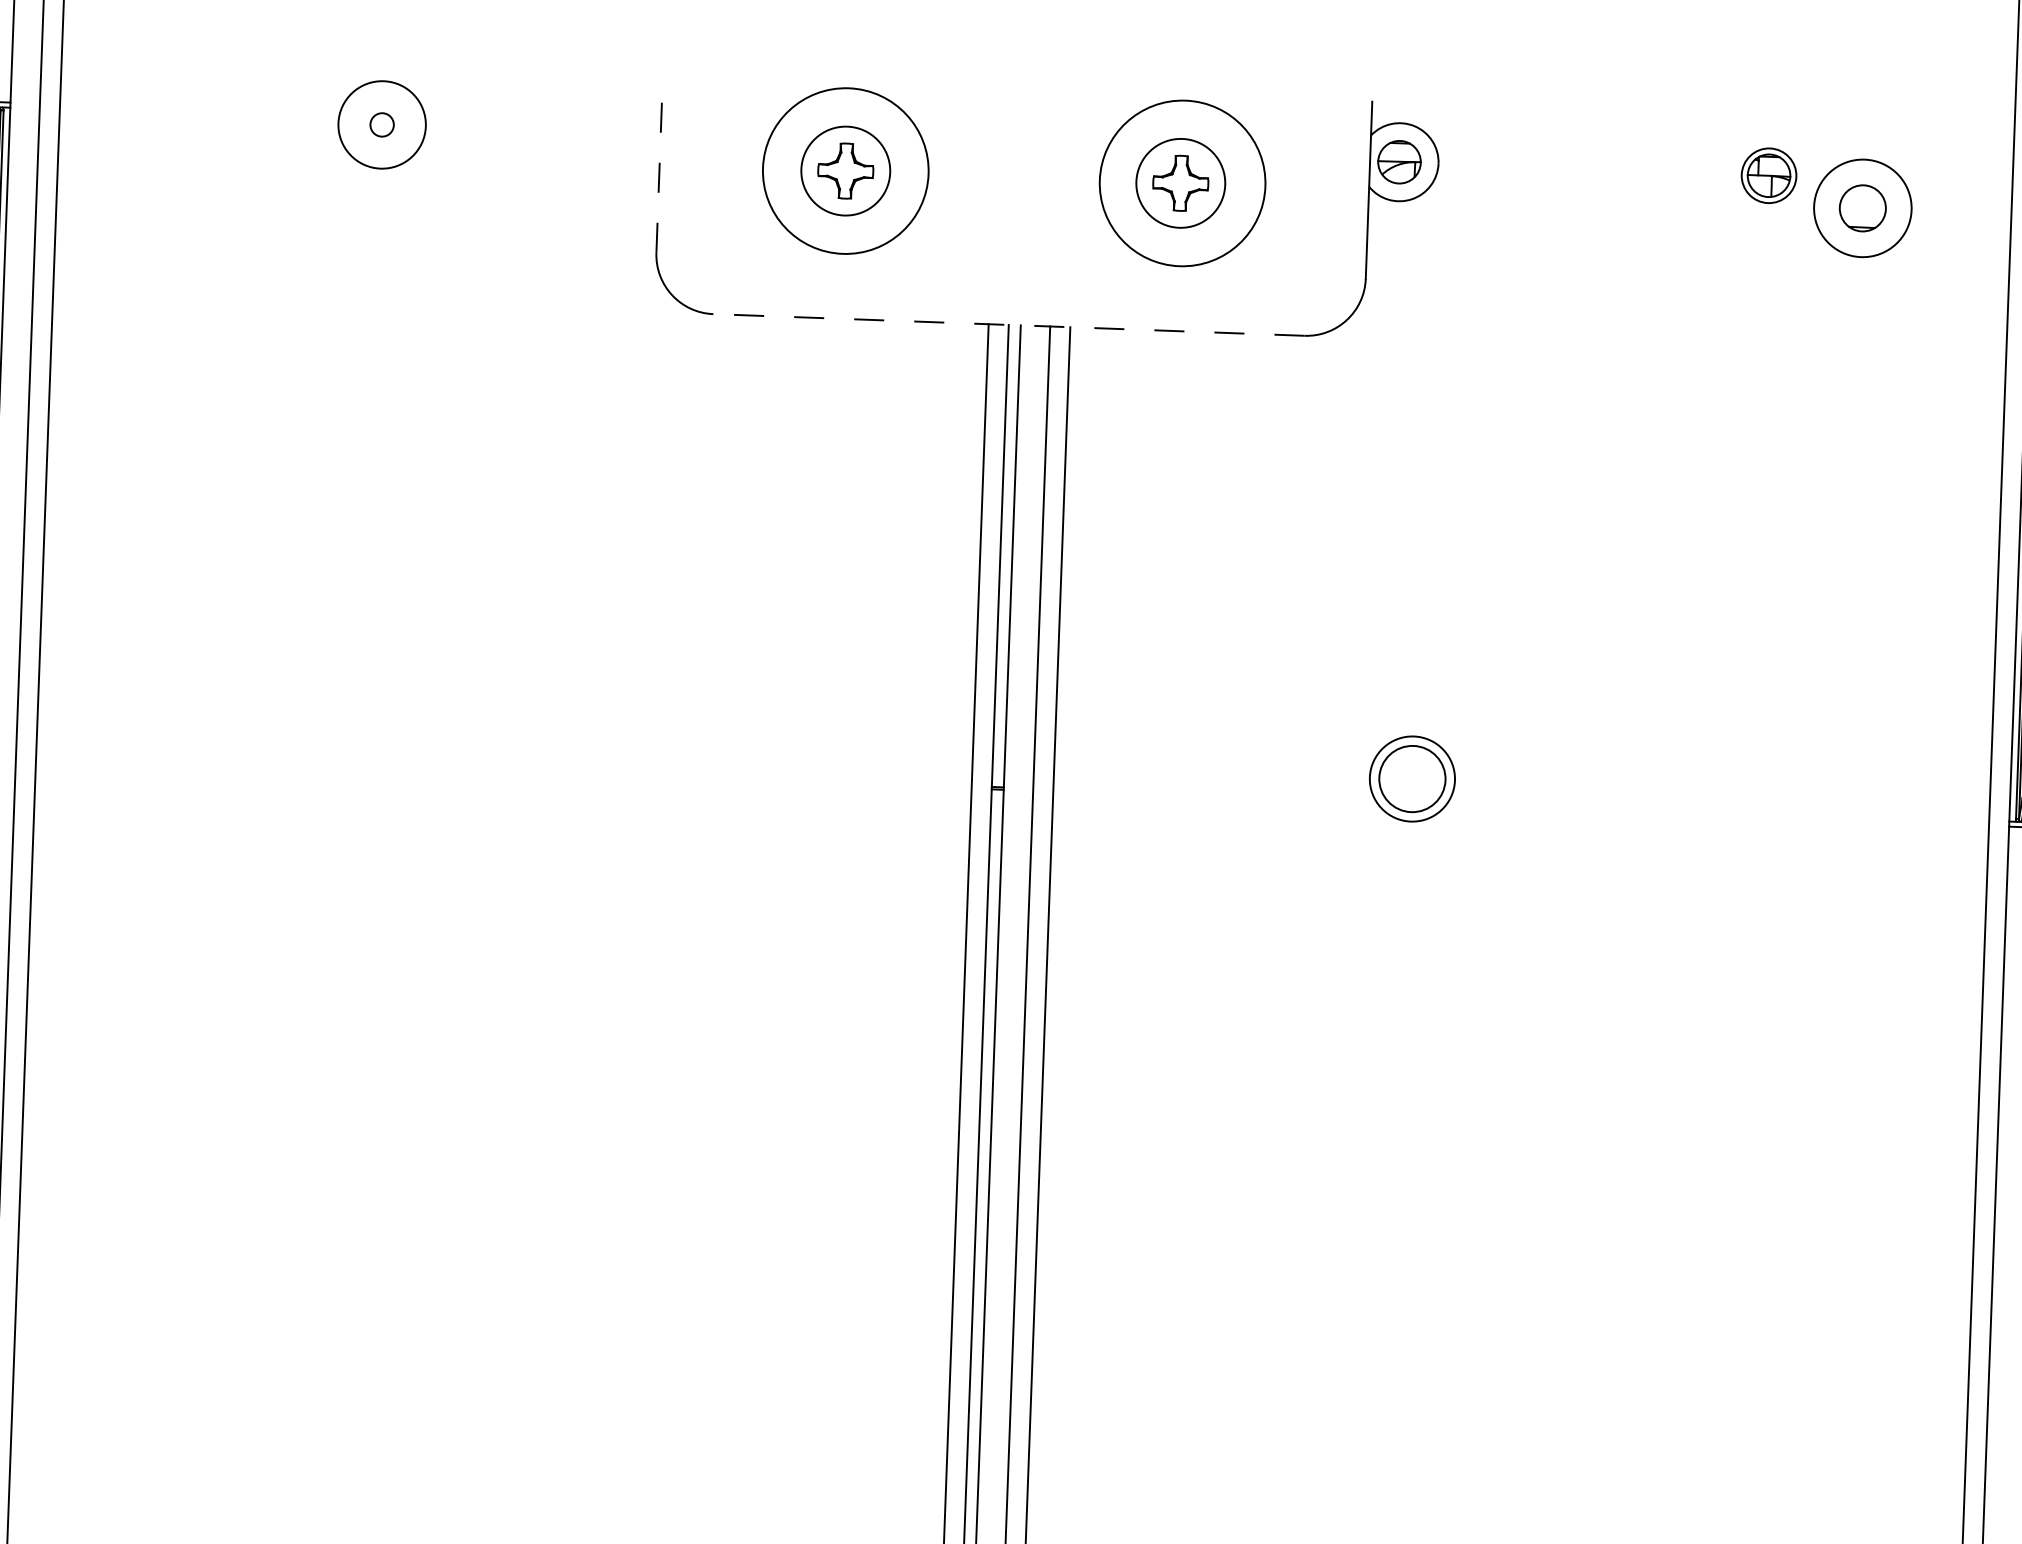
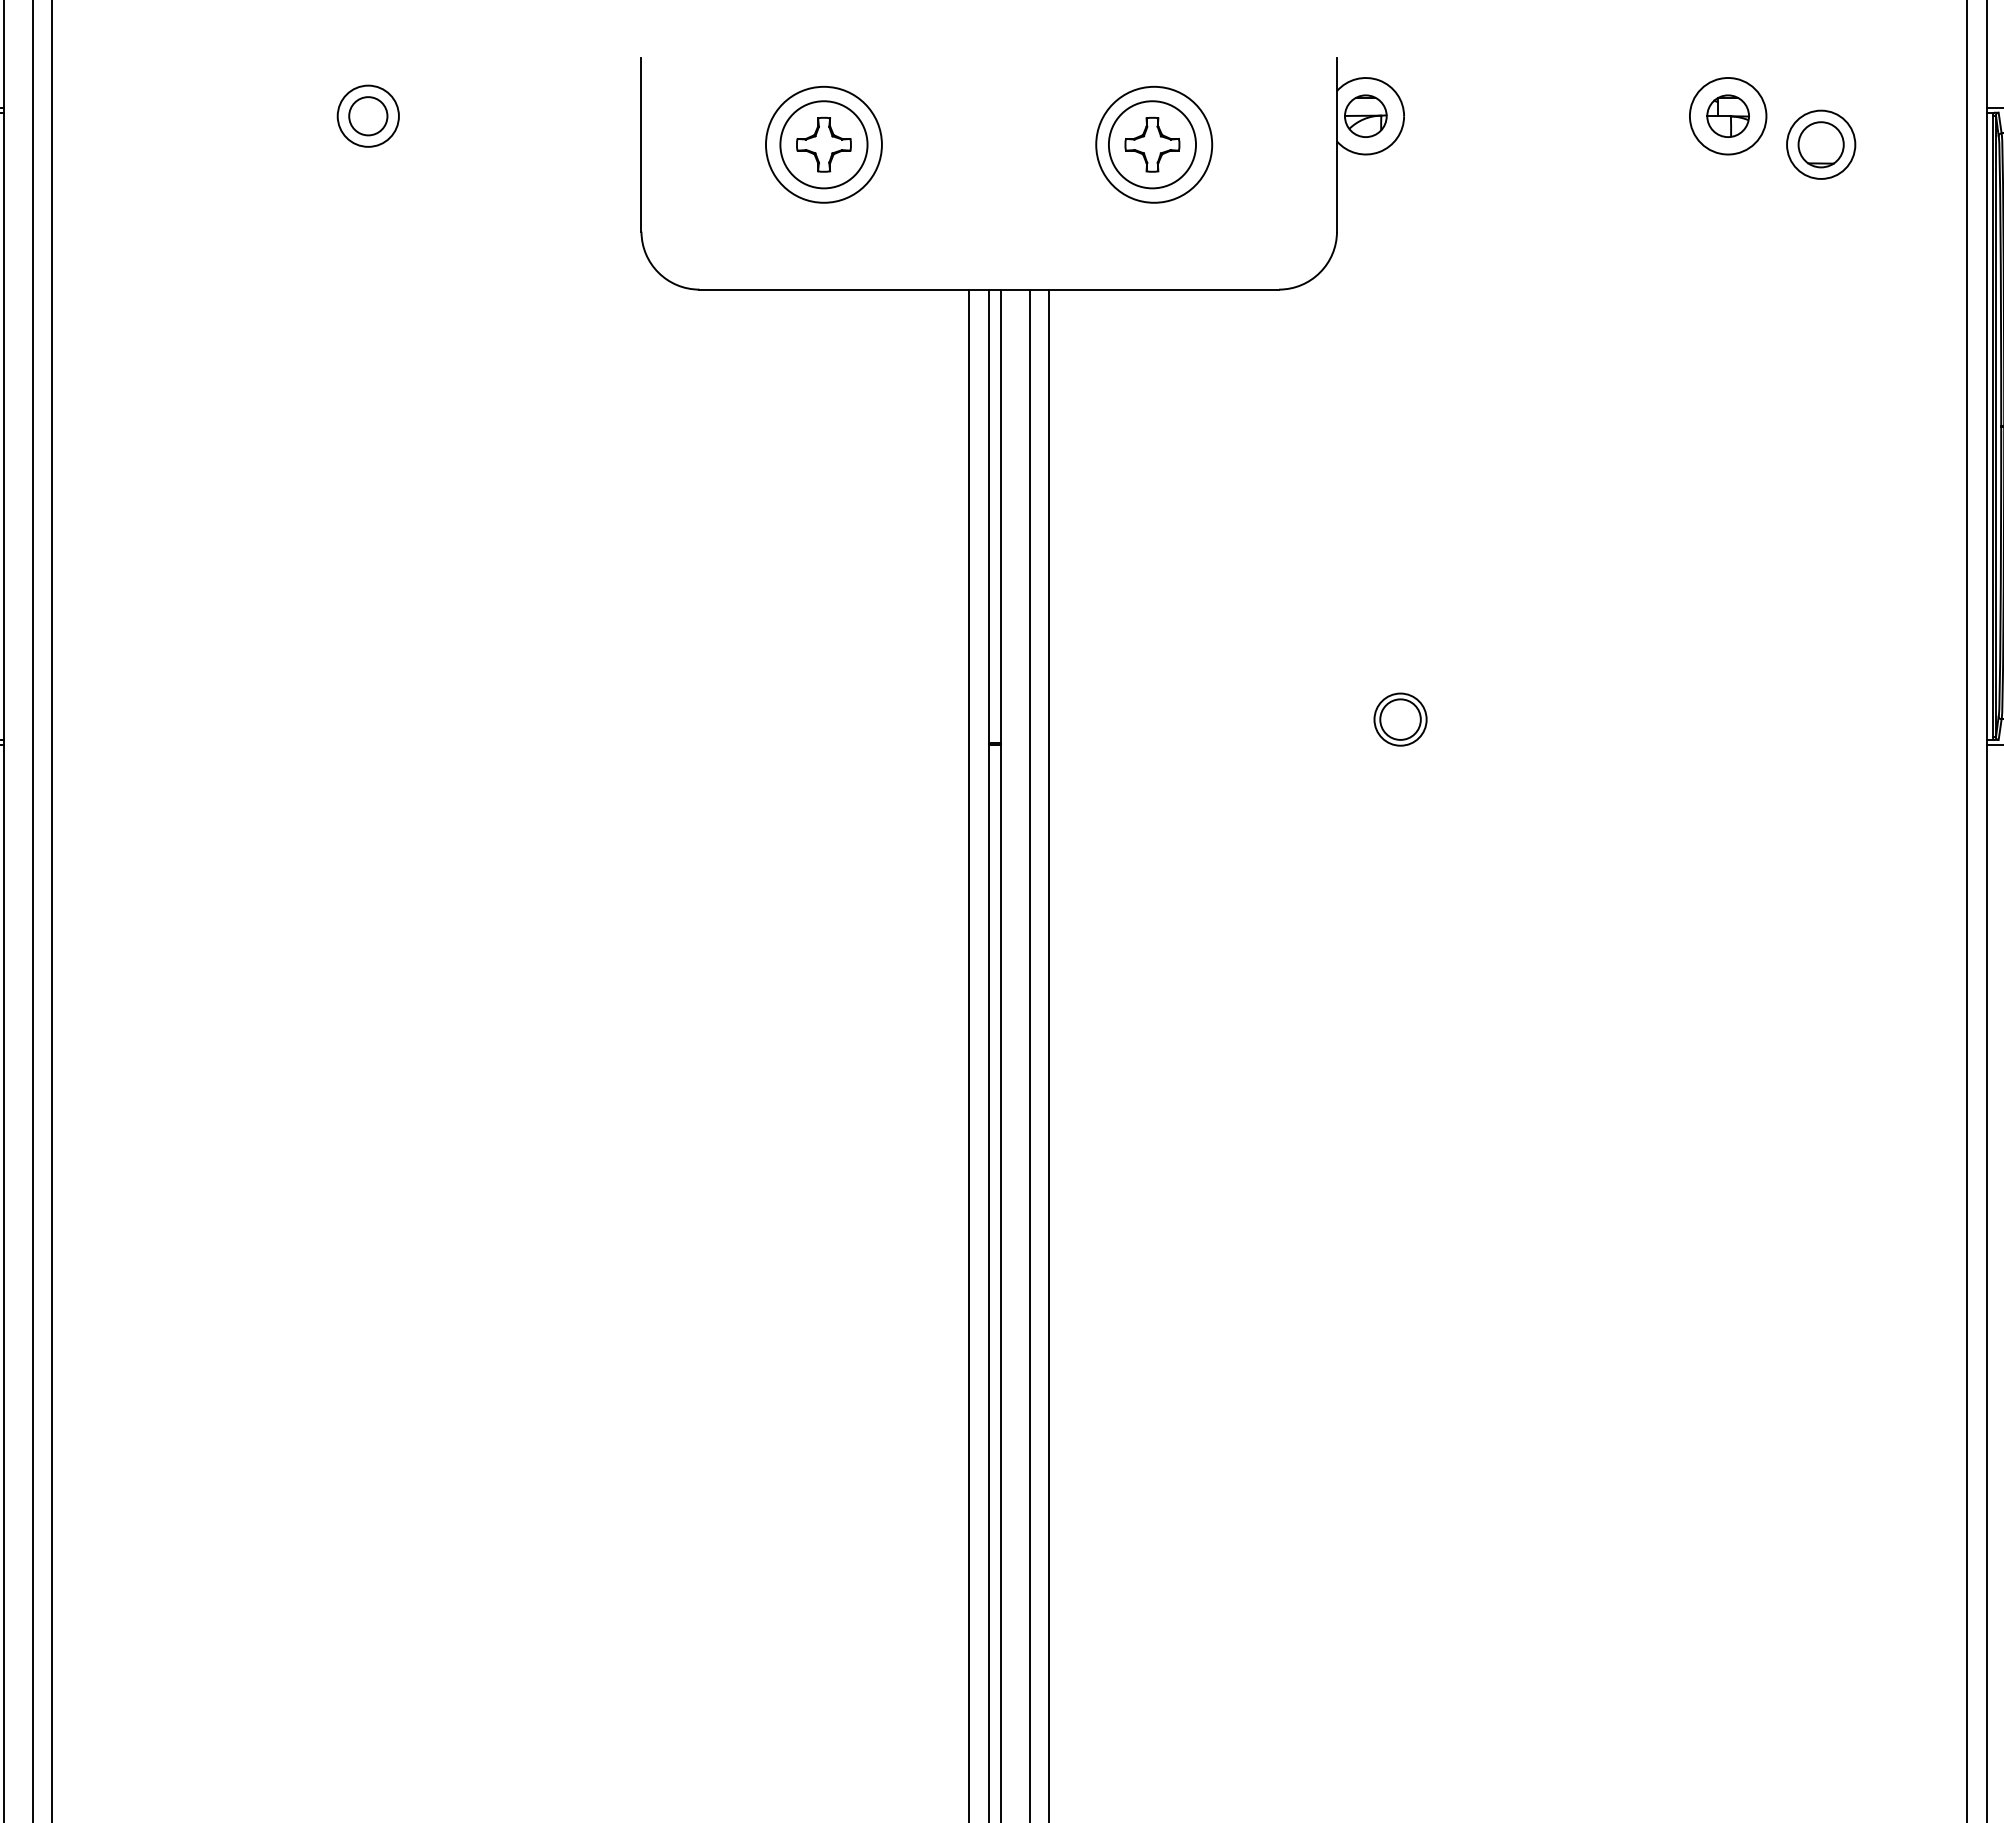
circle: (381, 124) -> (367, 115), size x0.71
circle: (382, 125) -> (368, 116), size x1.67
line: (659, 163) -> (641, 144), dashed -> solid
circle: (845, 170) -> (823, 144), size x0.71
circle: (1768, 176) -> (1727, 116), size x1.43
circle: (1182, 183) -> (1154, 144), size x0.71
circle: (1863, 208) -> (1821, 144), size x0.71
line: (1009, 324) -> (989, 289), dashed -> solid
part: (1412, 778) -> (1400, 719), size x0.62

